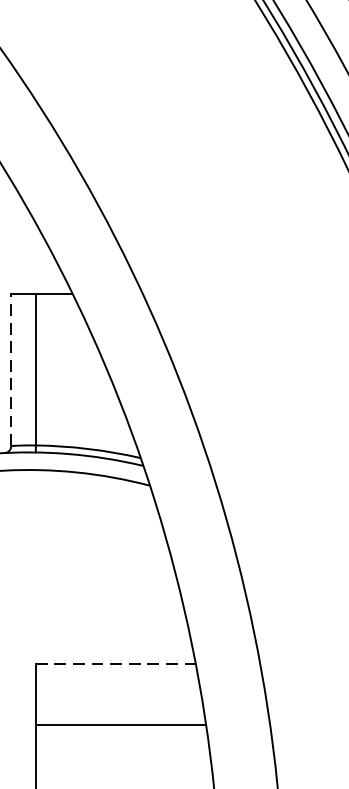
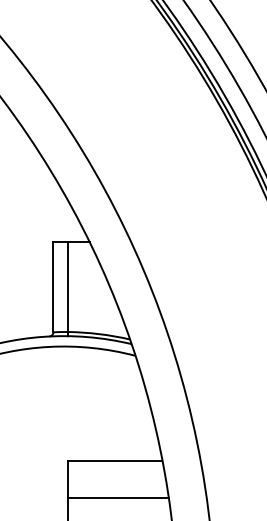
line: (11, 370) -> (53, 287), dashed -> solid
line: (116, 664) -> (115, 461), dashed -> solid

